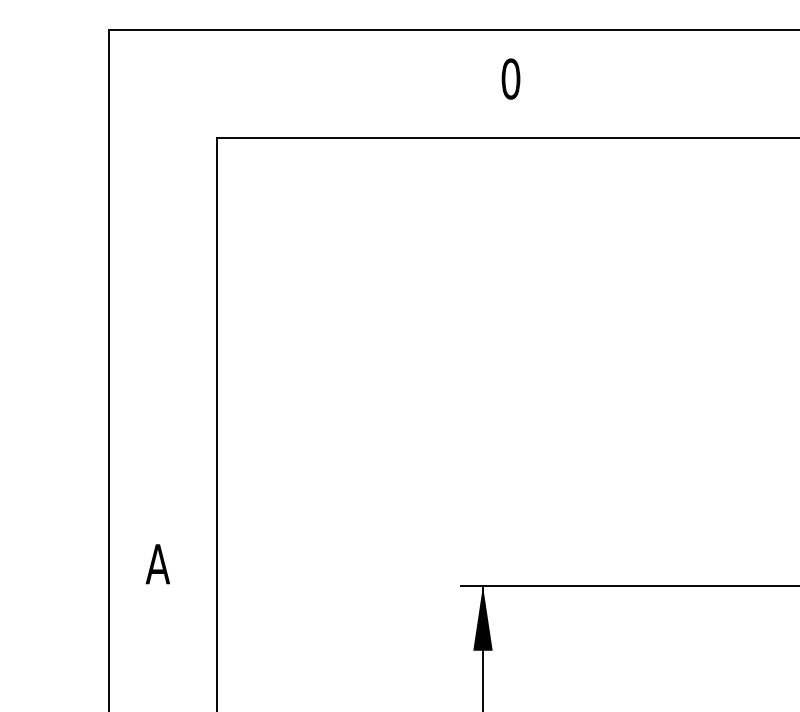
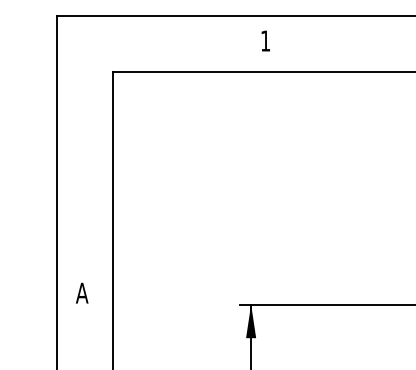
text: (510, 77) -> (265, 40), 0 -> 1

